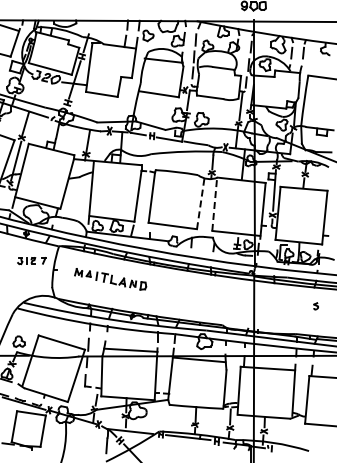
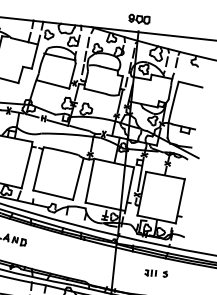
line: (200, 203) -> (78, 178), dashed -> solid
line: (214, 205) -> (89, 181), dashed -> solid
part: (298, 306) -> (150, 272), added

